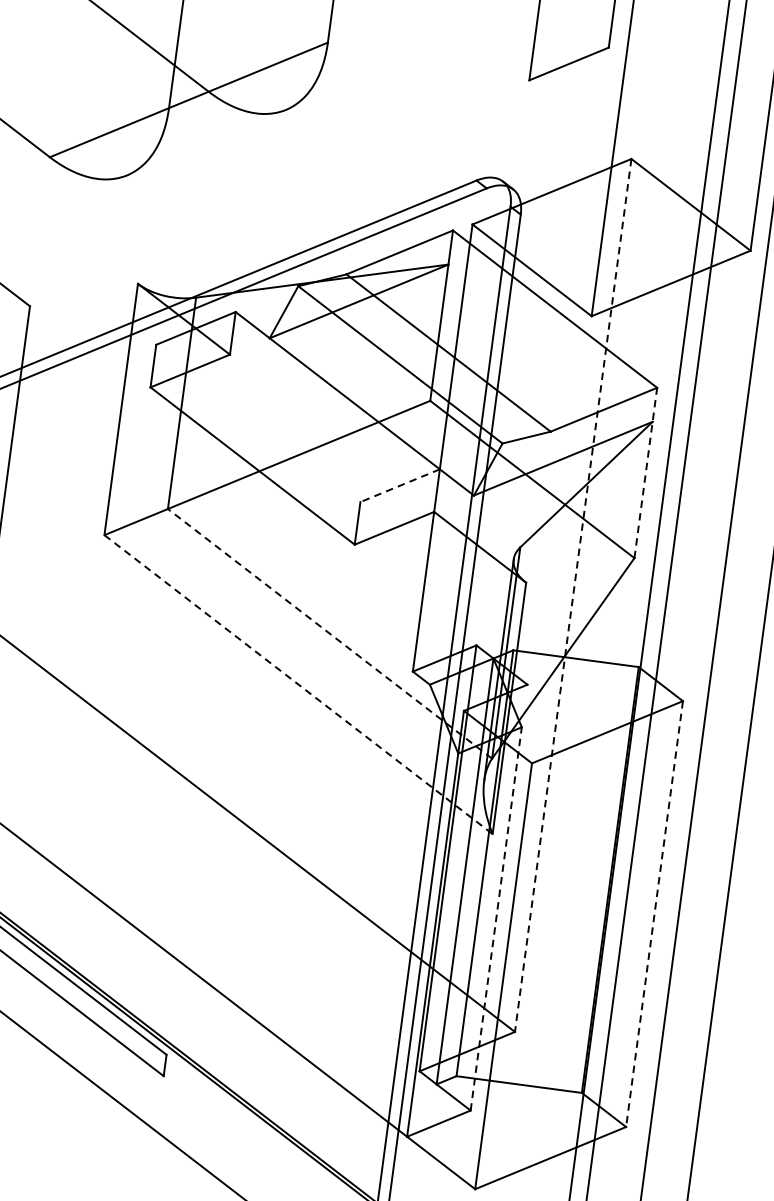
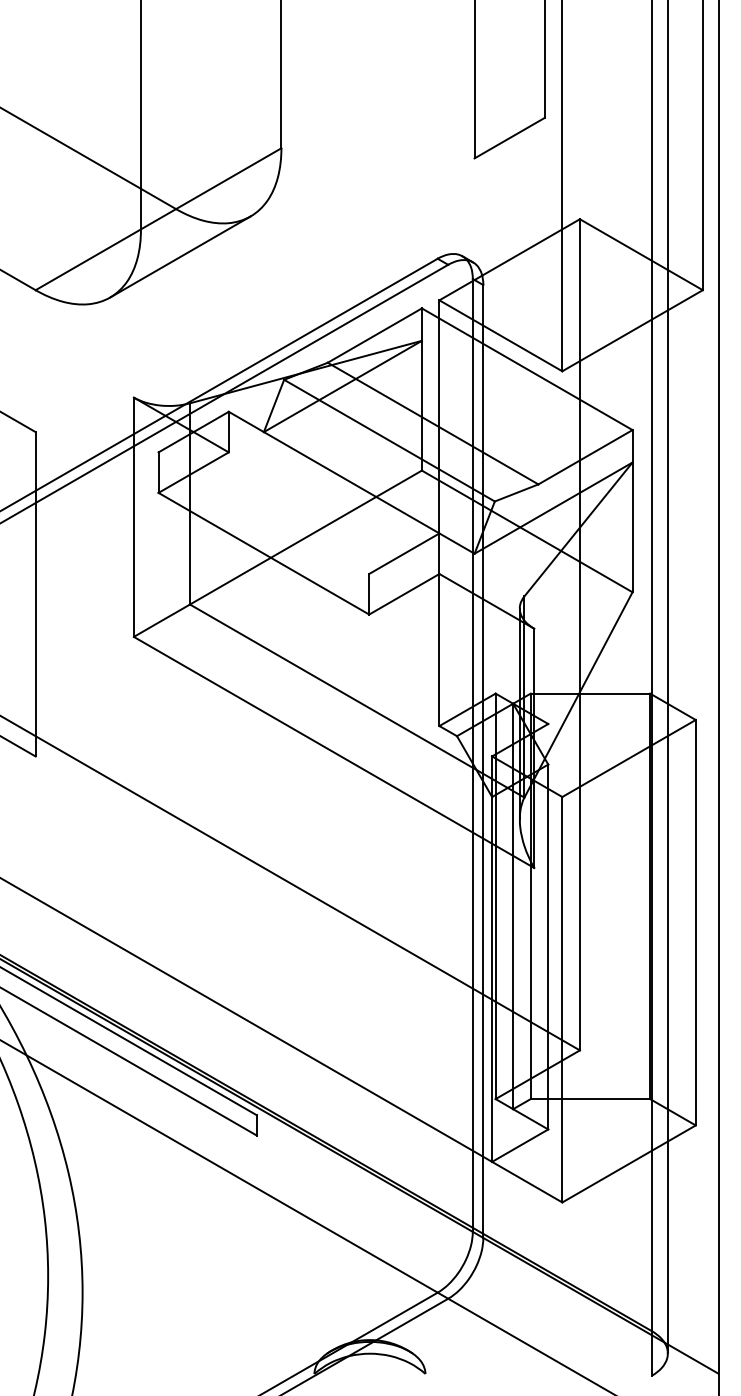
line: (206, 142) -> (180, 256), added
line: (645, 472) -> (632, 510), dashed -> solid
line: (400, 485) -> (404, 553), dashed -> solid
line: (572, 595) -> (579, 634), dashed -> solid
line: (329, 633) -> (356, 700), dashed -> solid
line: (298, 684) -> (334, 752), dashed -> solid
line: (654, 913) -> (695, 922), dashed -> solid
line: (496, 918) -> (548, 946), dashed -> solid

